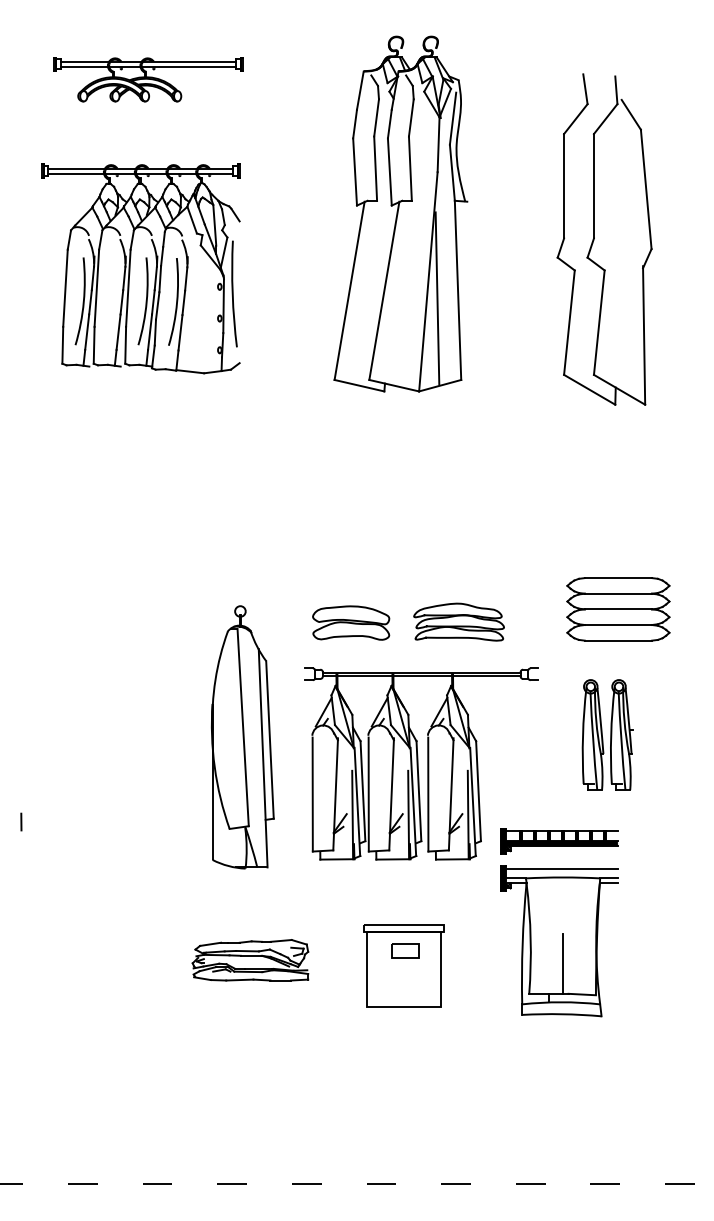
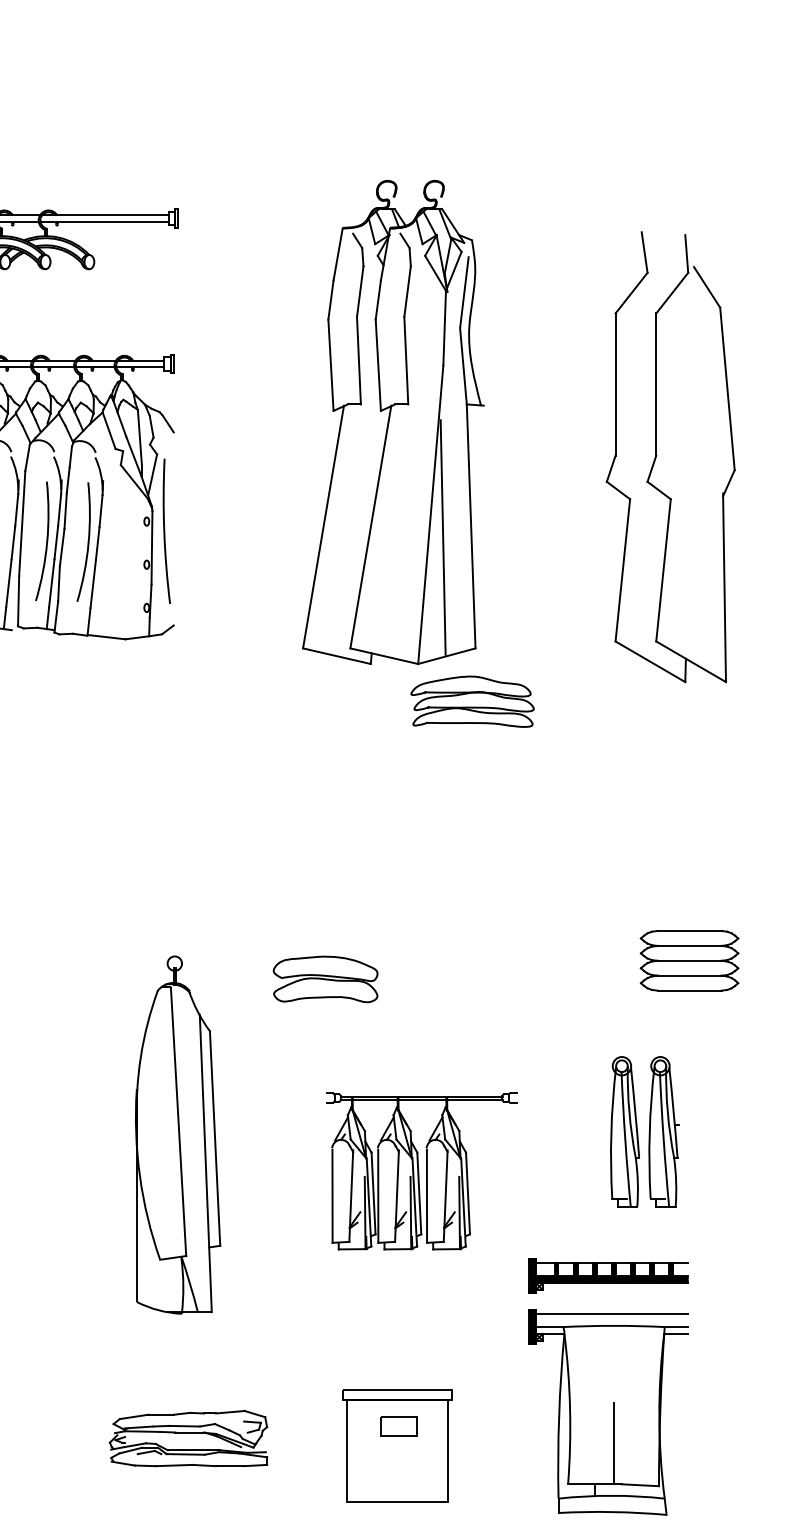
part: (618, 609) -> (689, 960), size x0.7
part: (458, 621) -> (471, 700), moved
part: (607, 734) -> (644, 1131), moved
part: (421, 763) -> (421, 1170), size x0.6

